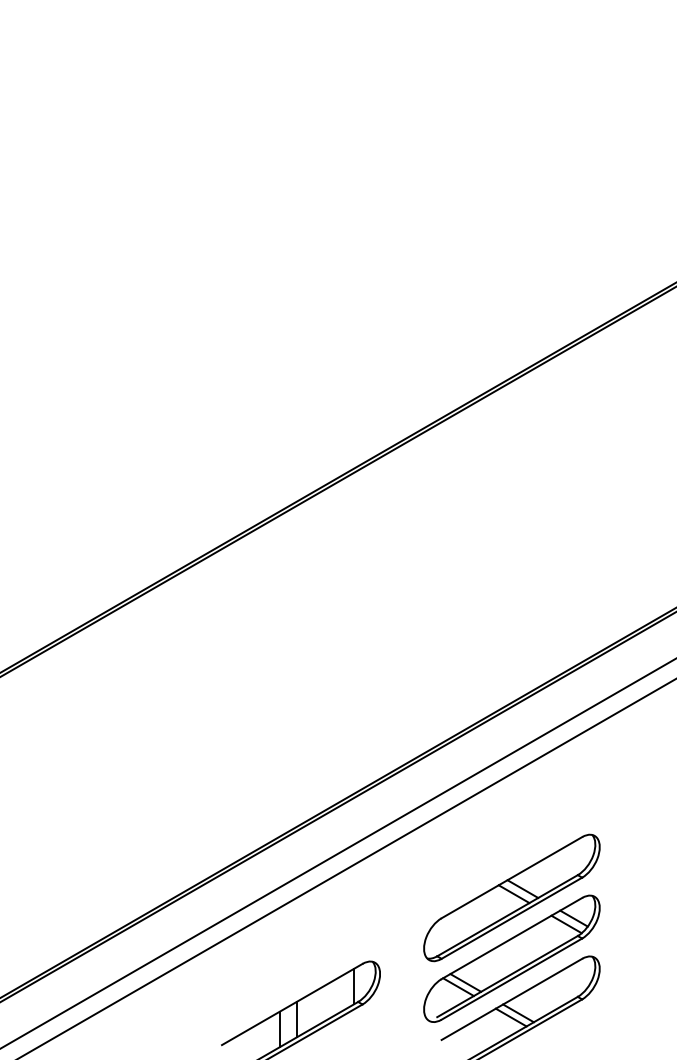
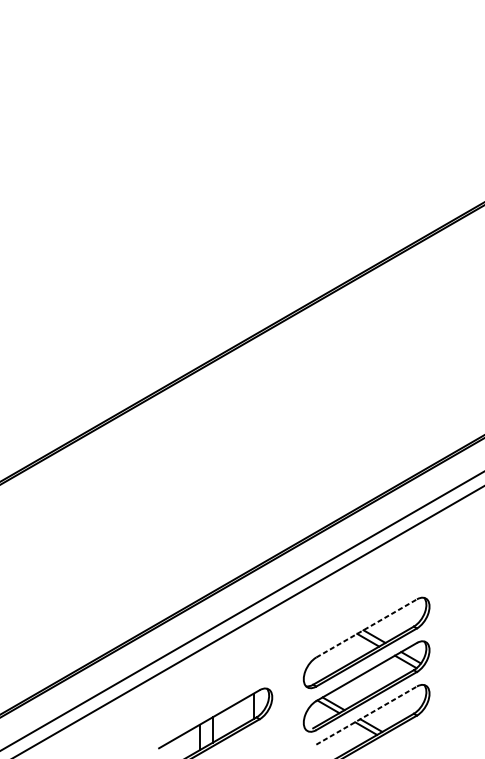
line: (512, 877) -> (367, 628), solid -> dashed
line: (512, 999) -> (367, 715), solid -> dashed

